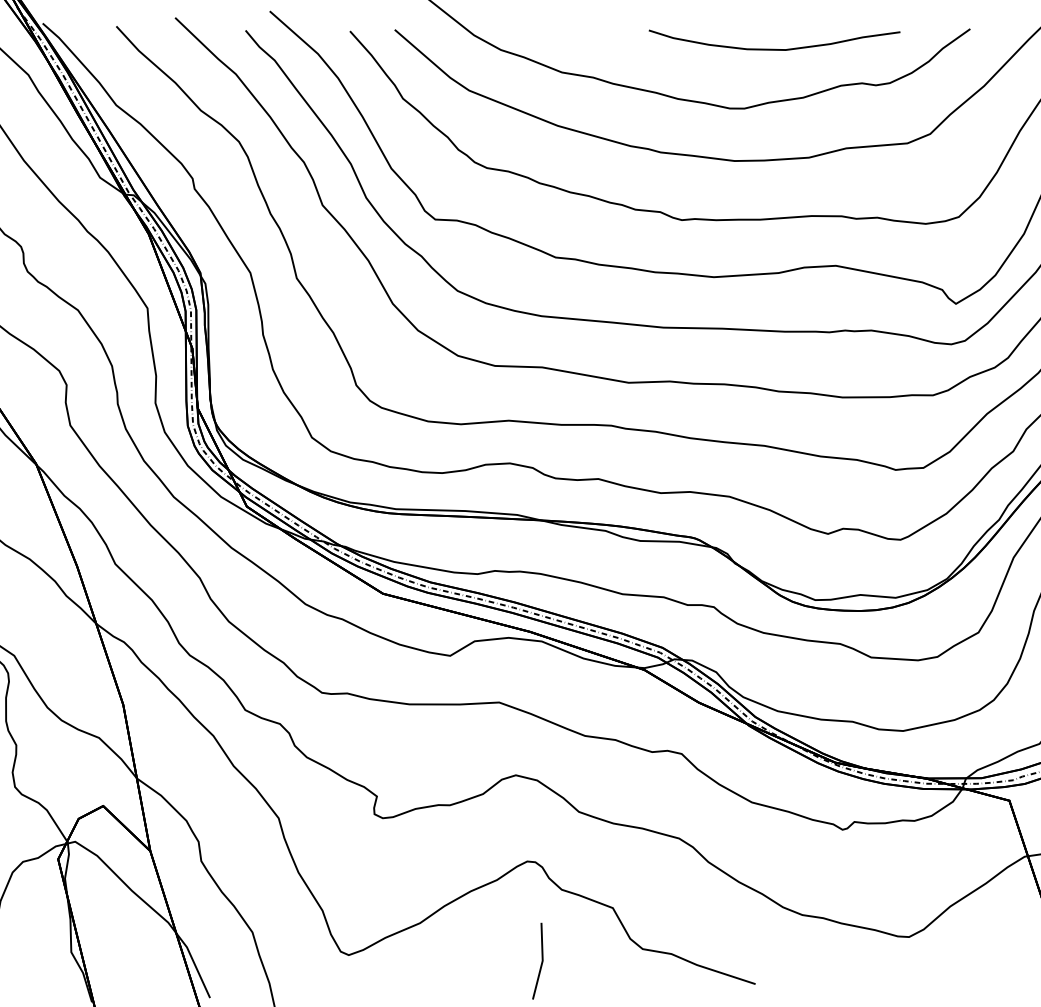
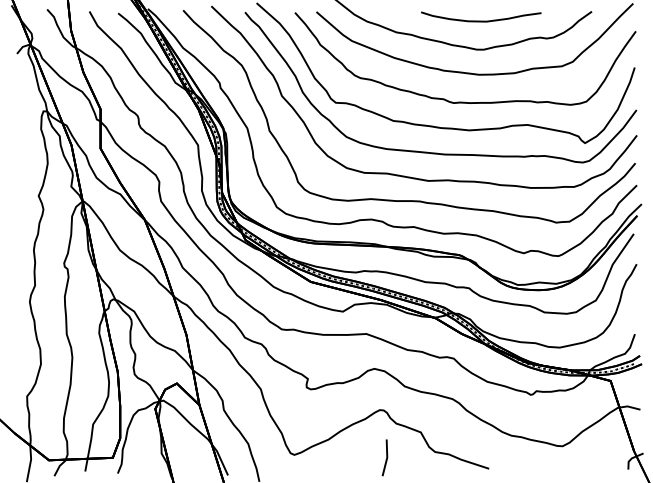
curve: (775, 47) -> (481, 20), moved

